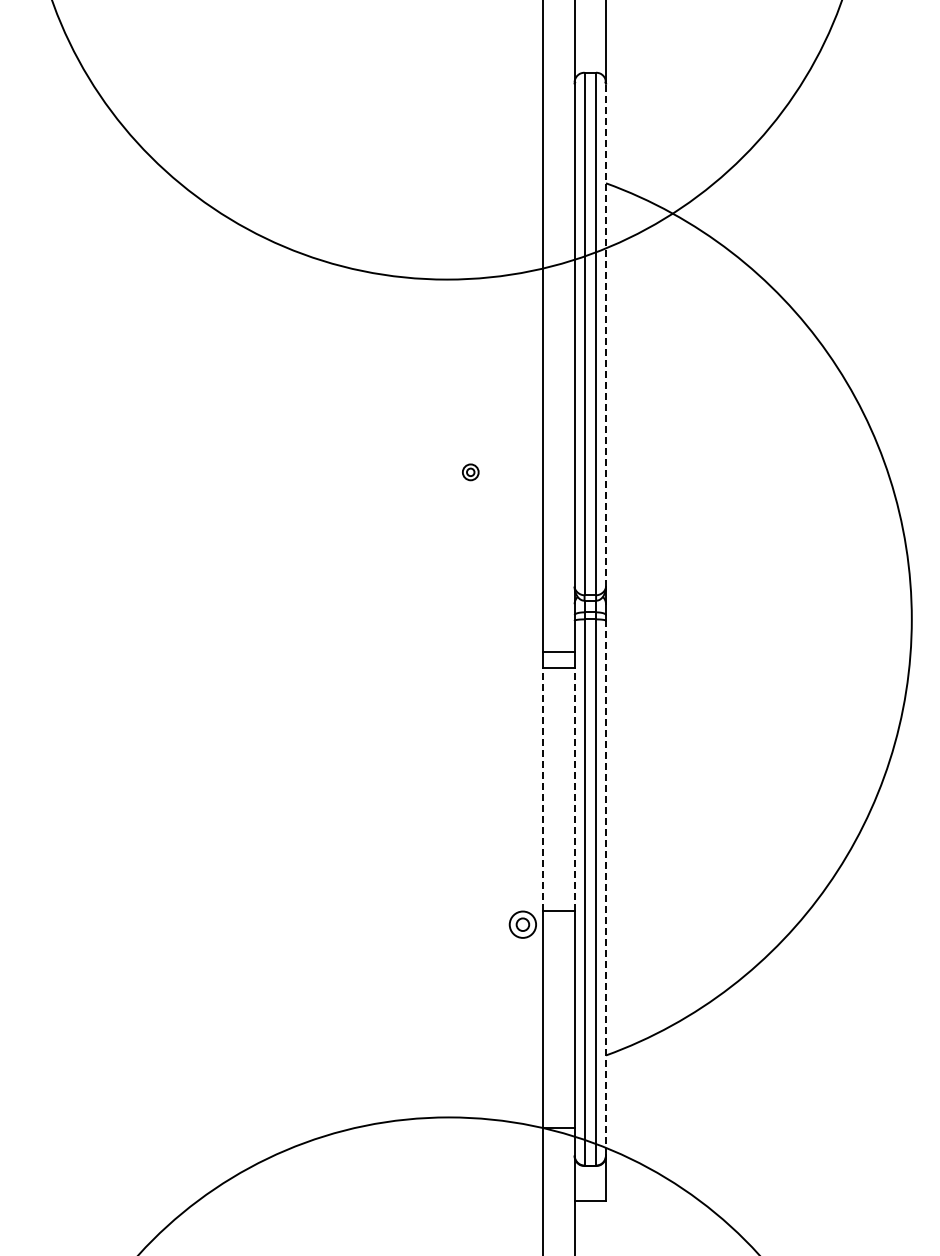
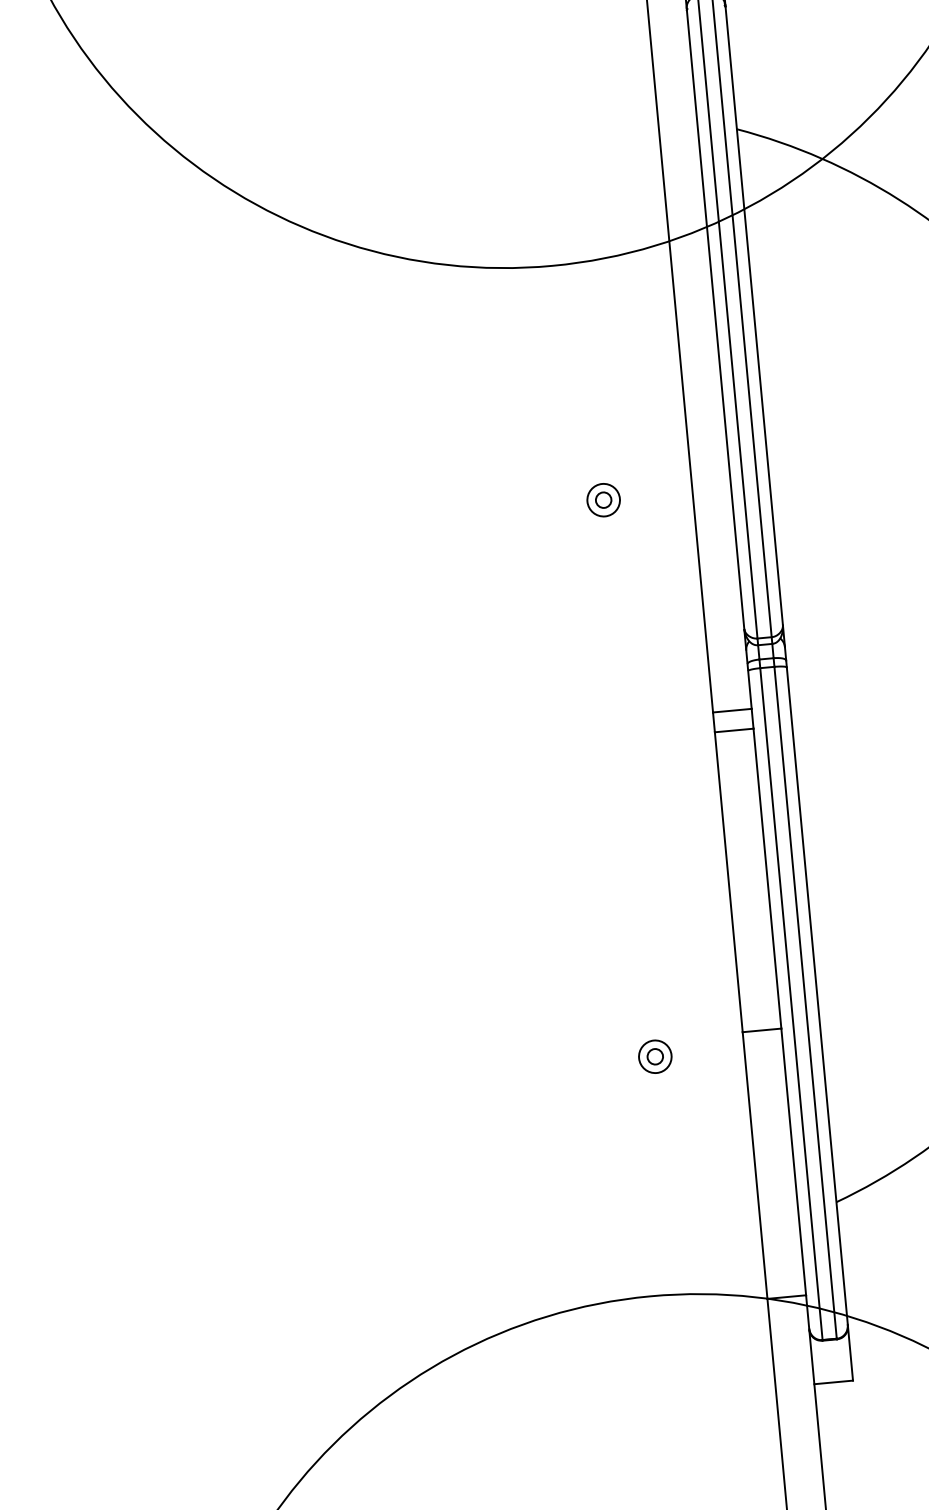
line: (606, 334) -> (754, 315), dashed -> solid
part: (470, 472) -> (603, 500), size x1.67
line: (543, 789) -> (729, 882), dashed -> solid
line: (574, 789) -> (767, 878), dashed -> solid
line: (606, 887) -> (817, 995), dashed -> solid
part: (522, 924) -> (654, 1056), moved

